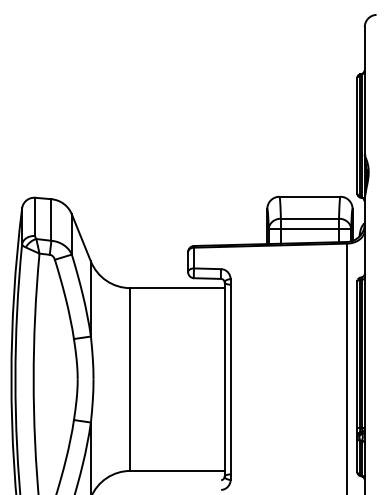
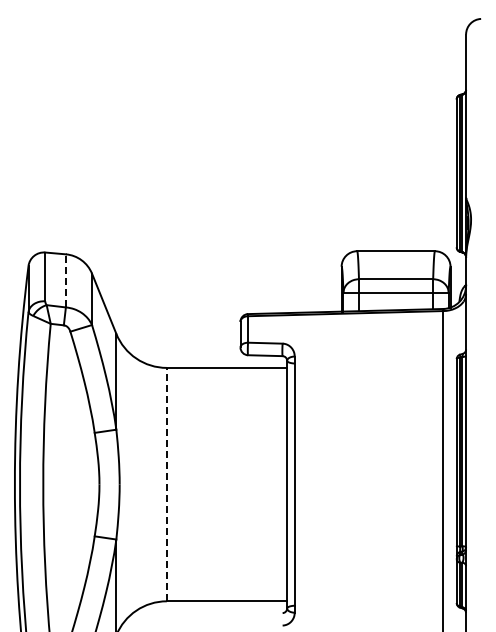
line: (51, 219) -> (65, 280), solid -> dashed
line: (130, 379) -> (166, 484), solid -> dashed

